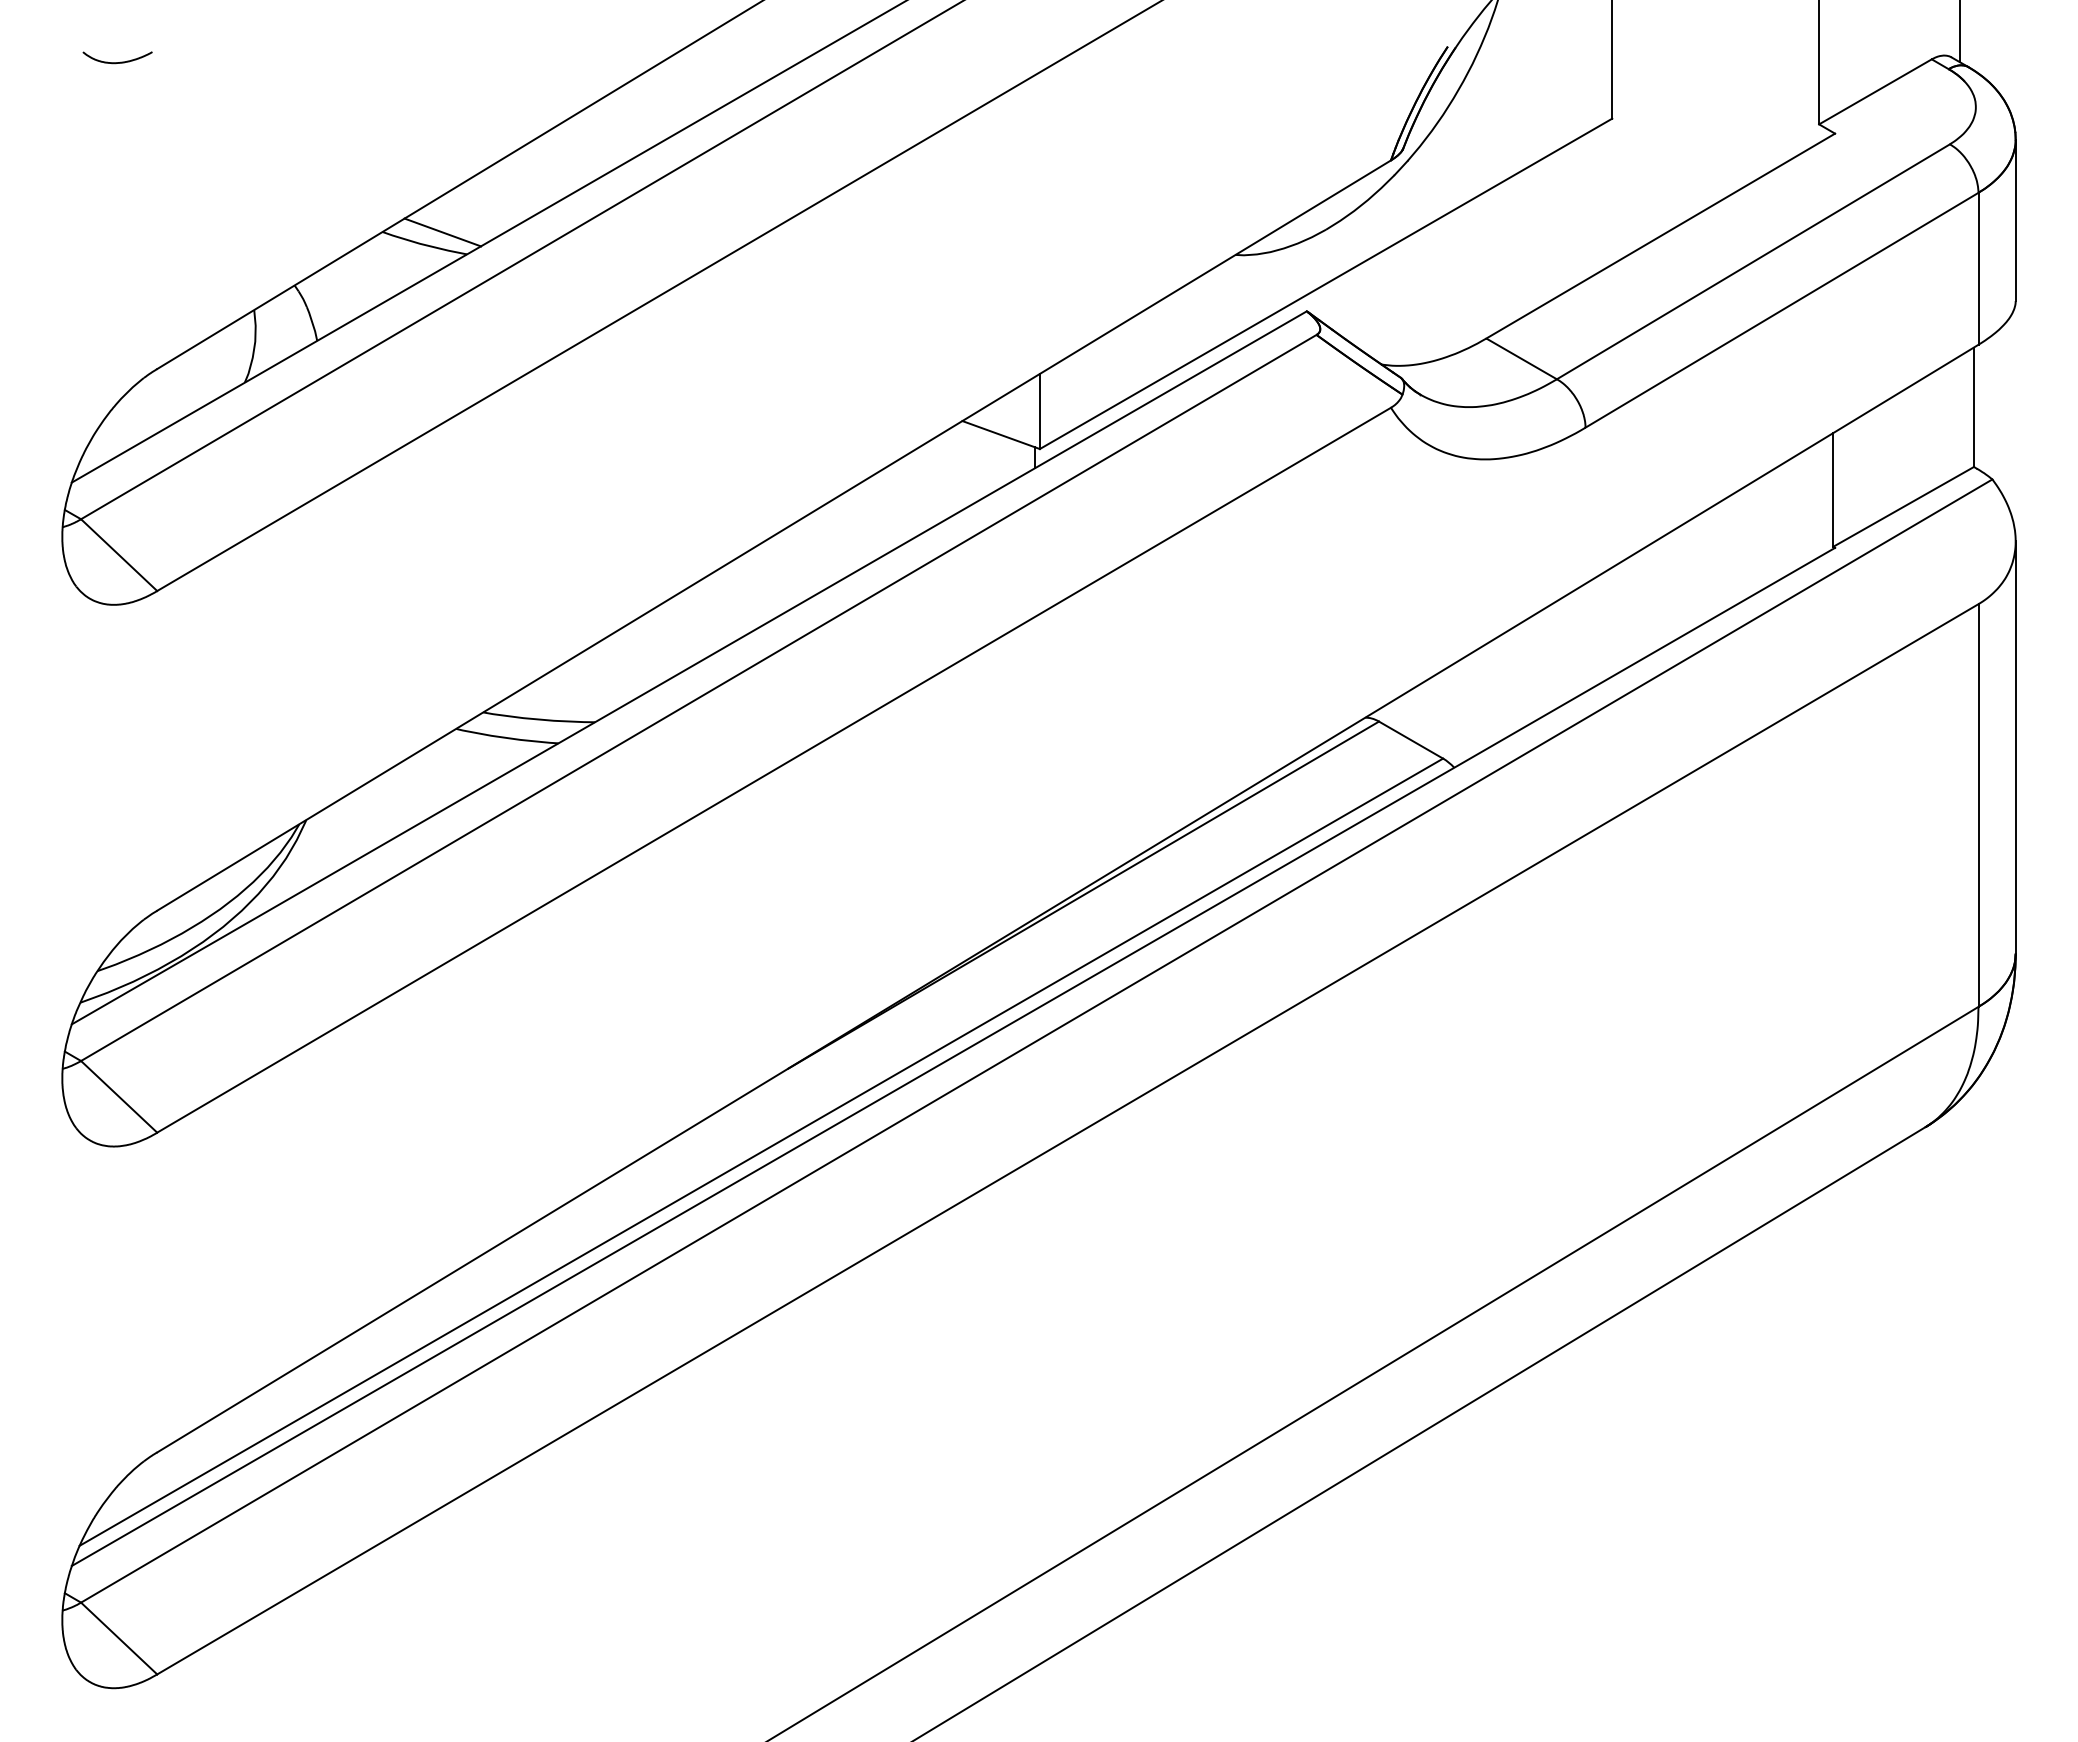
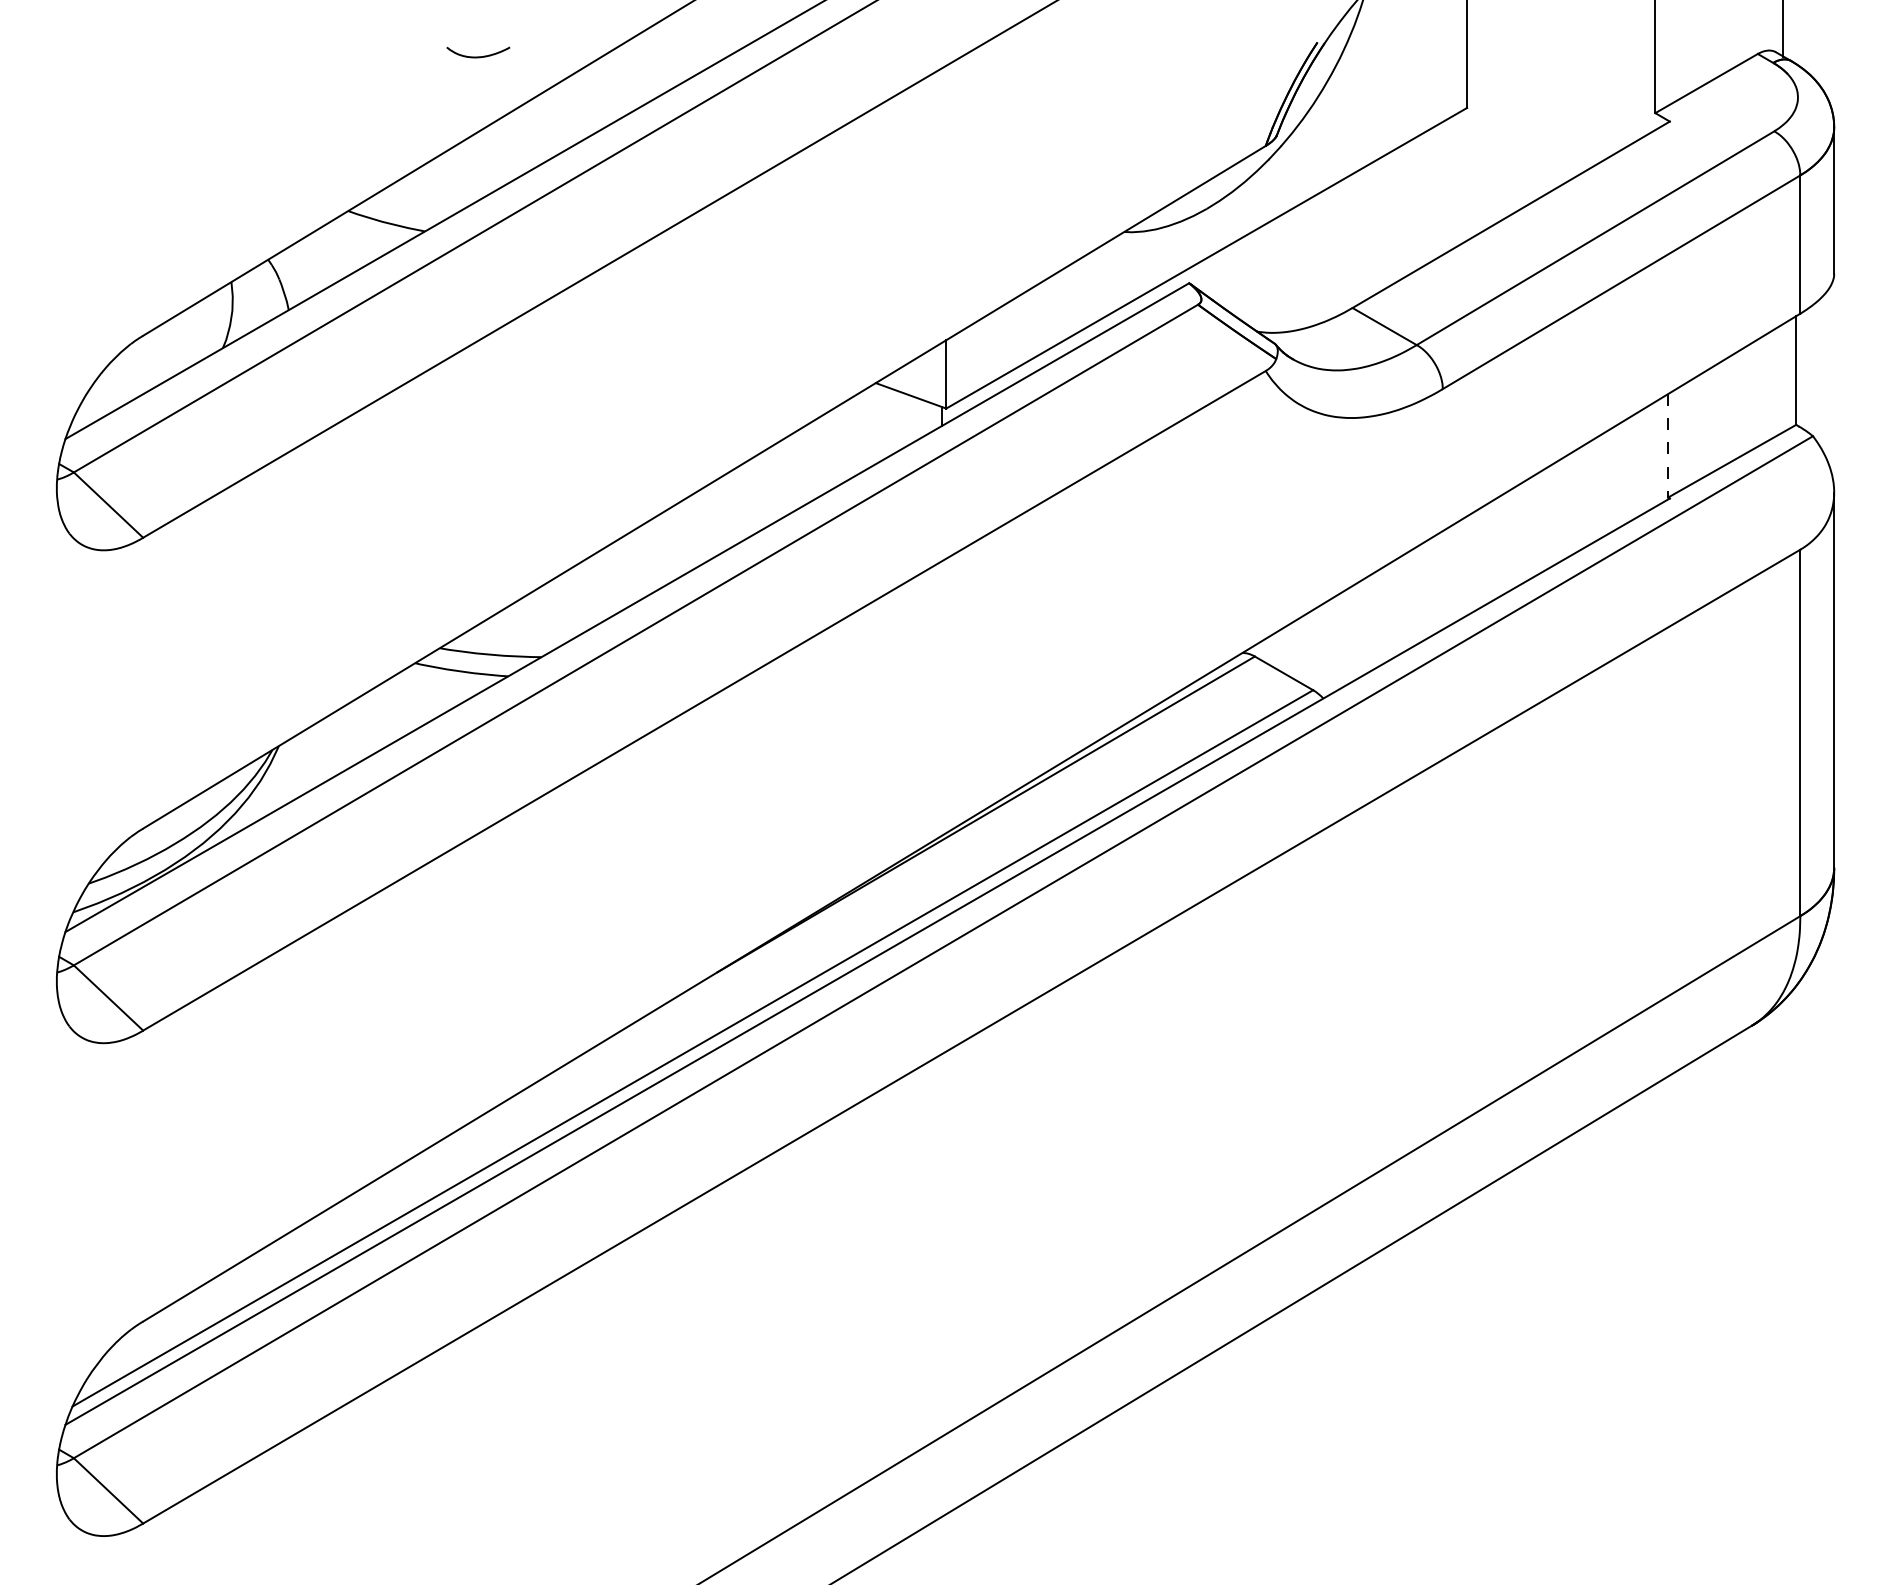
curve: (120, 61) -> (480, 55), moved
line: (442, 232) -> (402, 211), removed
line: (1833, 489) -> (1668, 445), solid -> dashed

